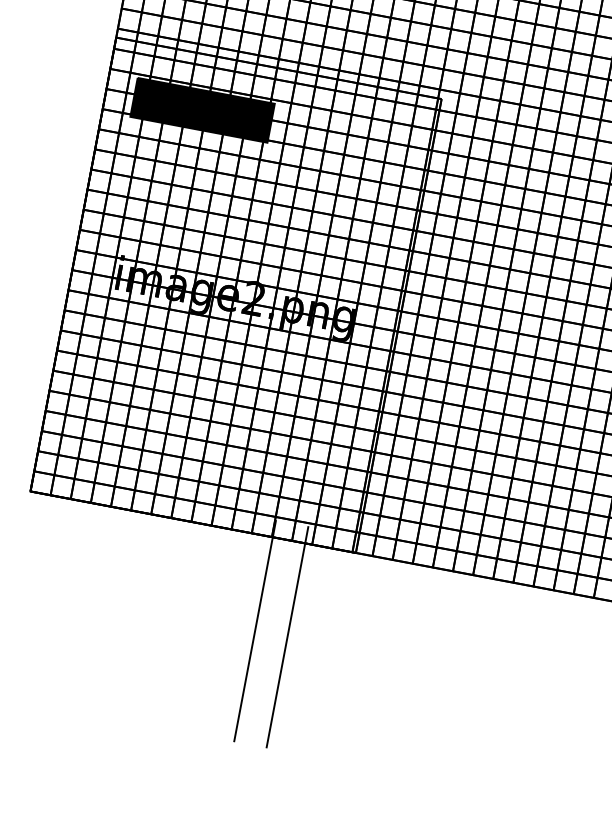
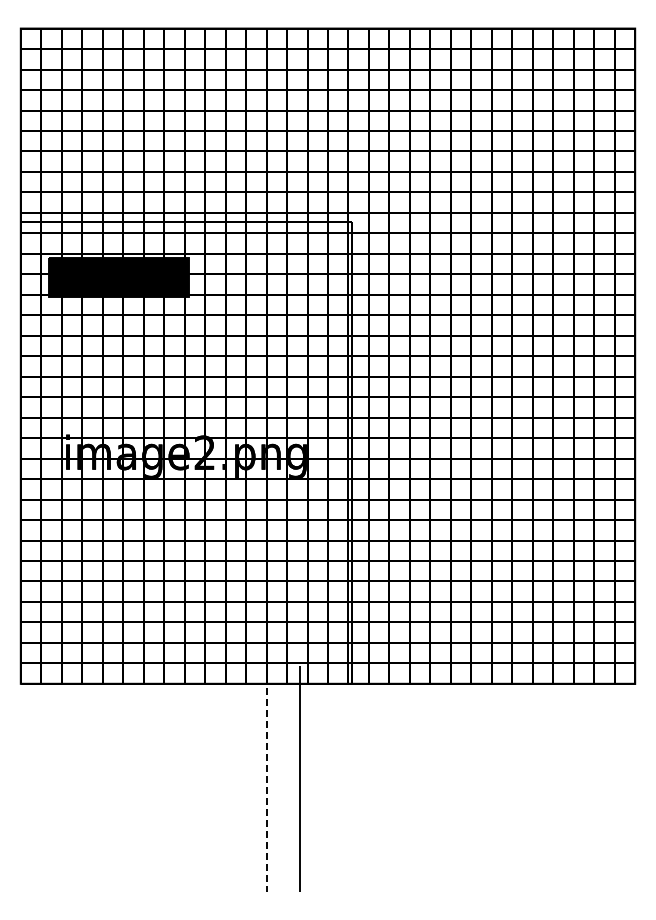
line: (255, 631) -> (267, 779), solid -> dashed

